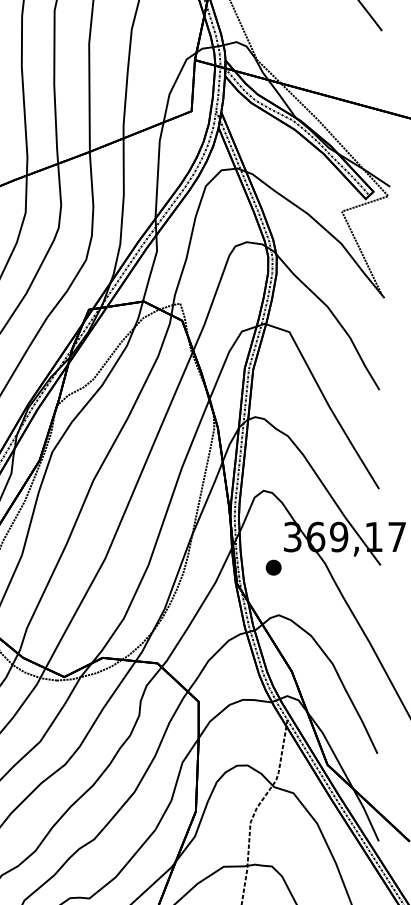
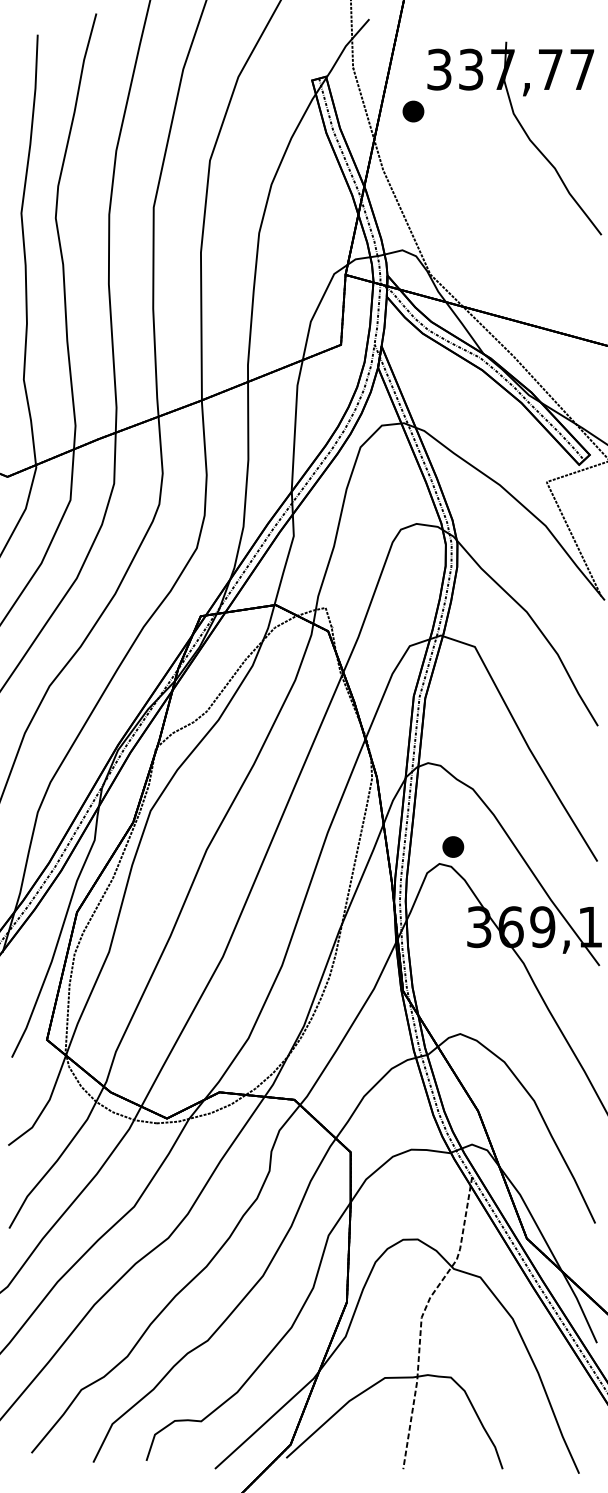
part: (273, 567) -> (453, 846), moved

